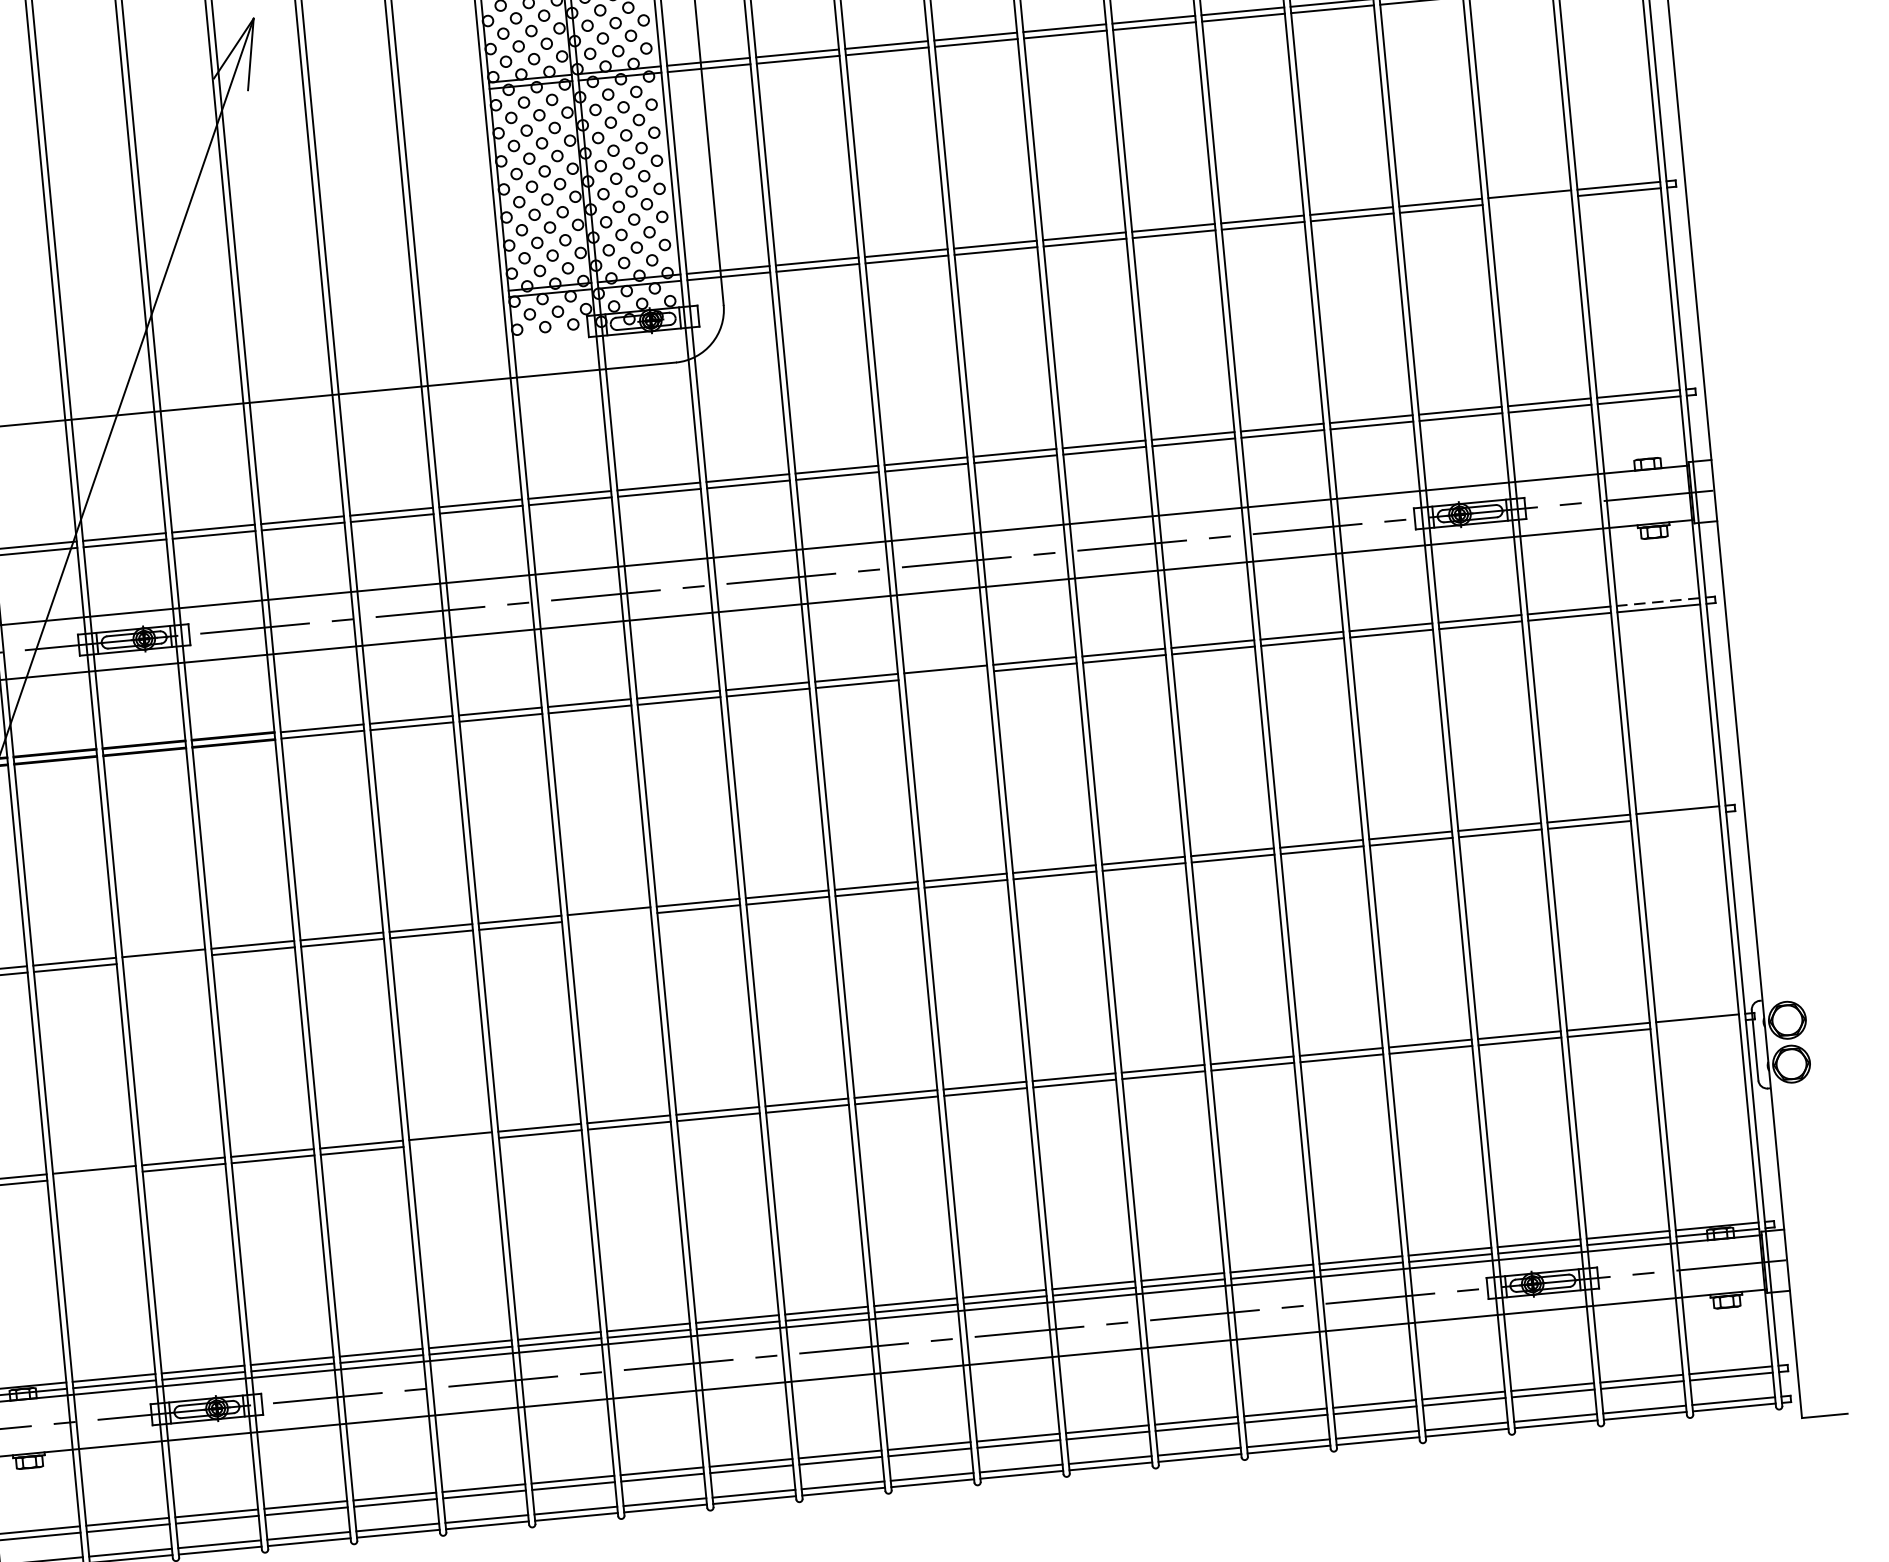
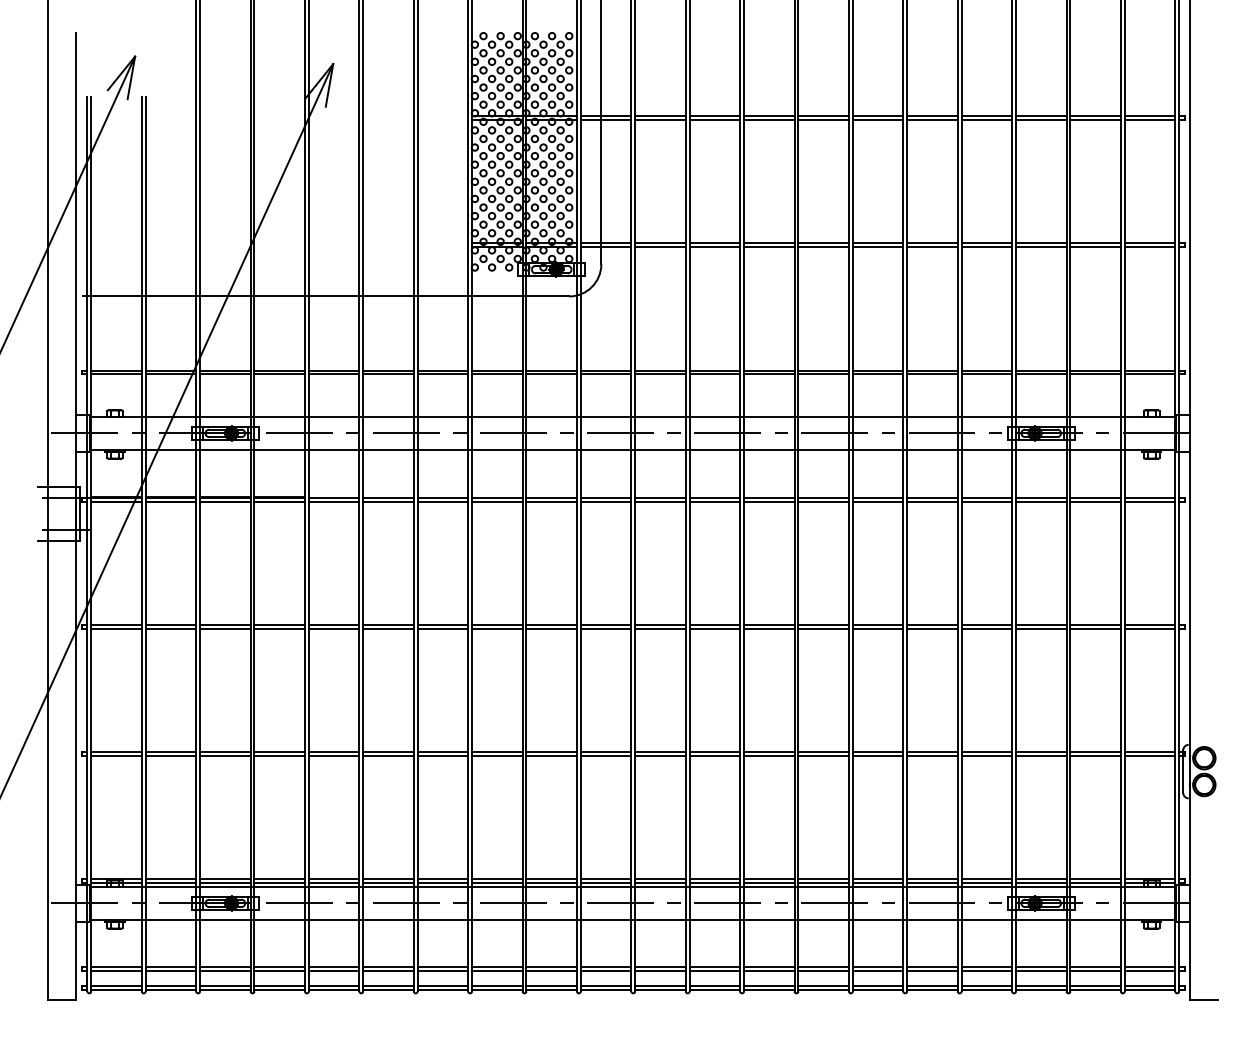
line: (1530, 200) -> (1095, 247), added
line: (1657, 601) -> (1149, 497), dashed -> solid
line: (945, 675) -> (714, 501), added
line: (1677, 816) -> (1149, 628), added
line: (609, 917) -> (497, 628), added
line: (164, 959) -> (225, 628), added
line: (1697, 1024) -> (1149, 755), added
line: (451, 1142) -> (388, 755), added
line: (94, 1175) -> (170, 755), added

